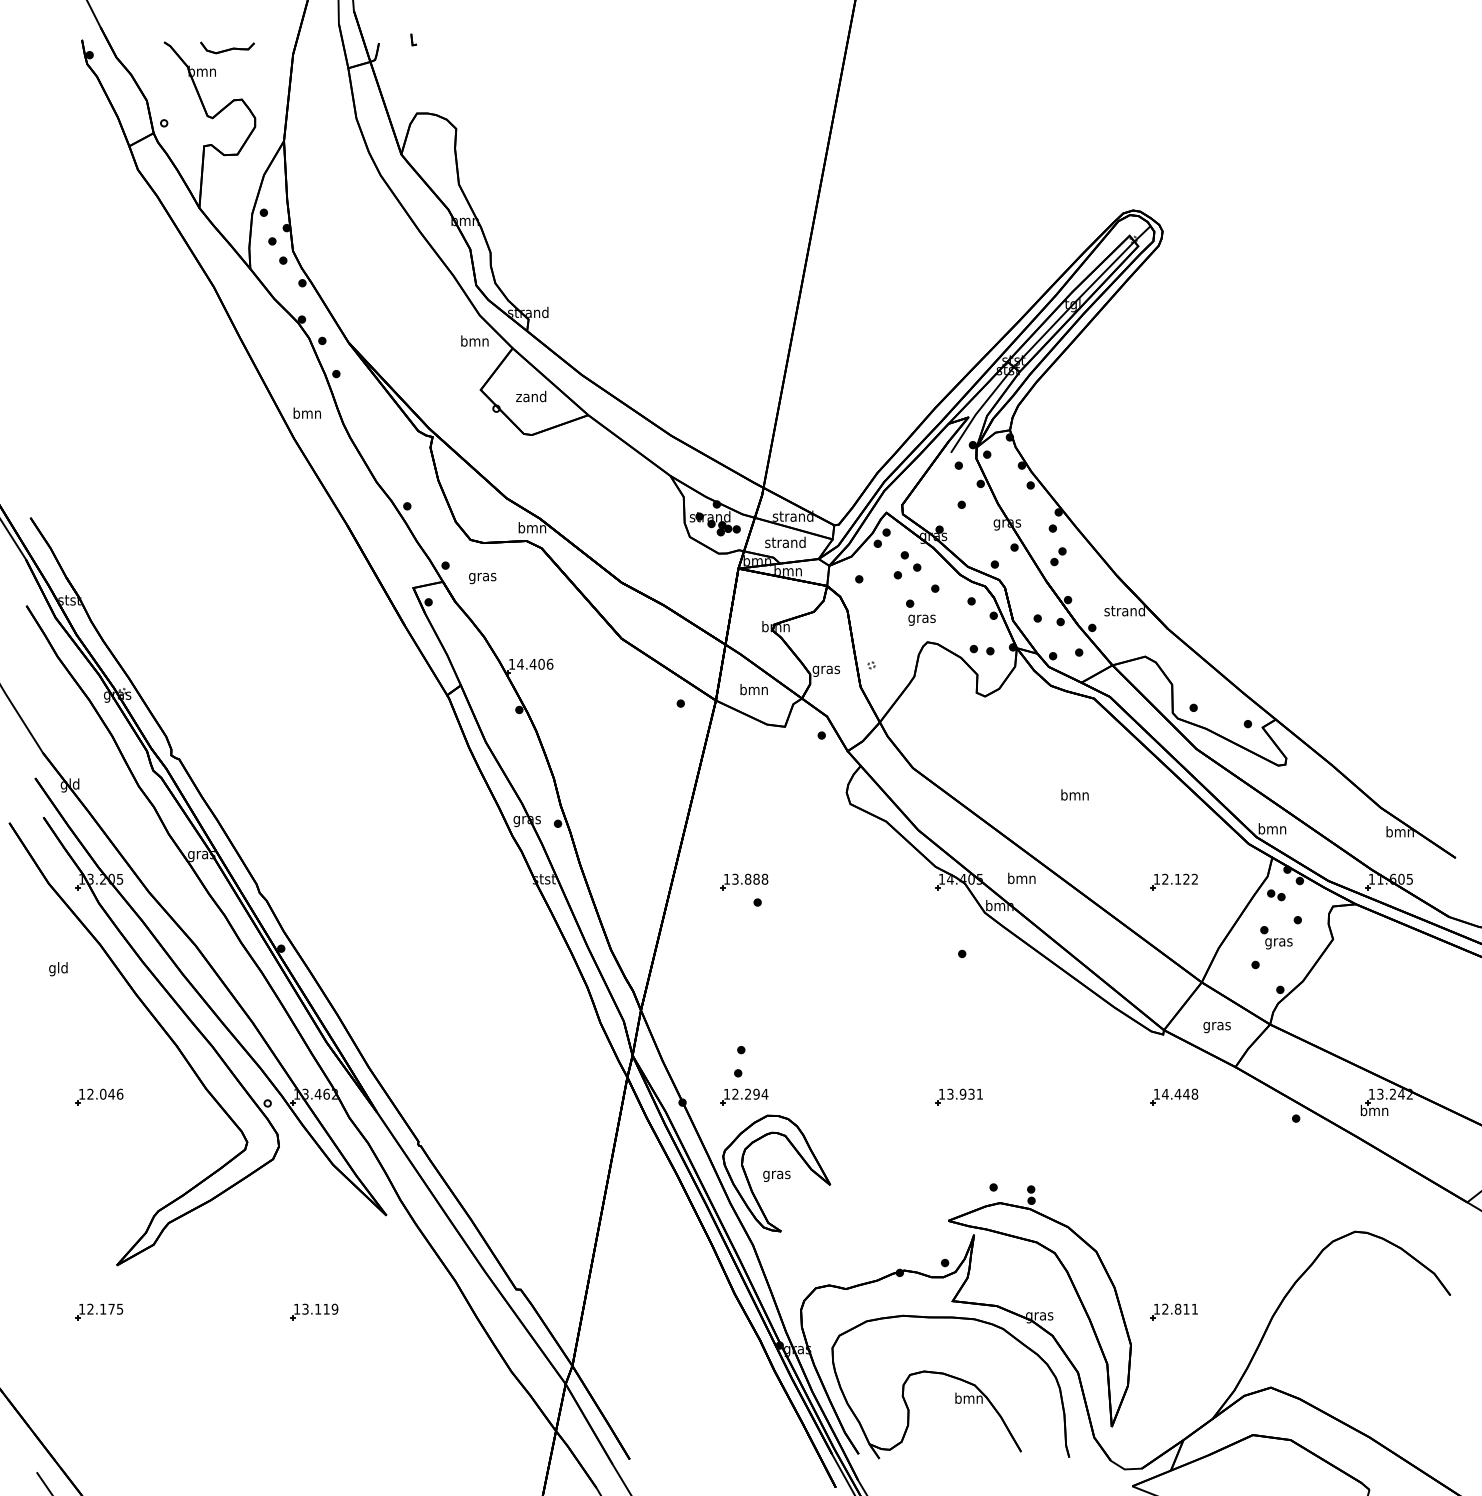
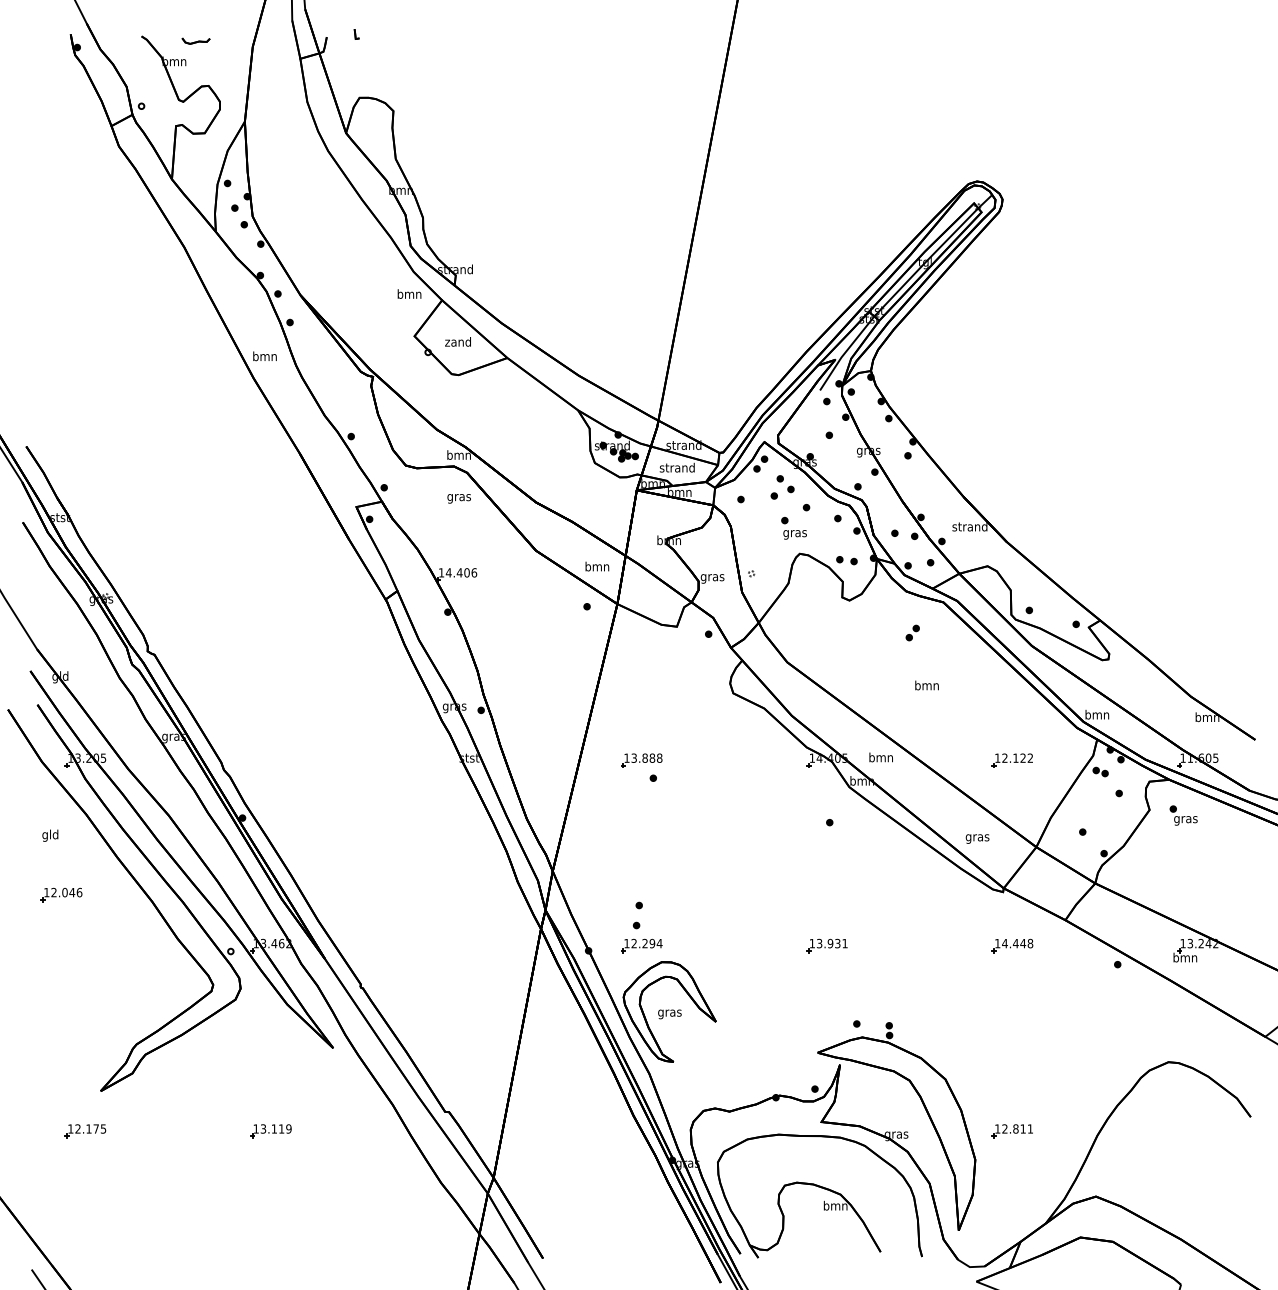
part: (226, 47) -> (195, 40), size x0.6
part: (1058, 556) -> (912, 632), moved
text: (481, 578) -> (458, 498), moved
text: (754, 689) -> (597, 566), moved
part: (1276, 937) -> (1183, 815), moved
text: (1217, 1026) -> (977, 838), moved
part: (99, 1096) -> (61, 894), moved

